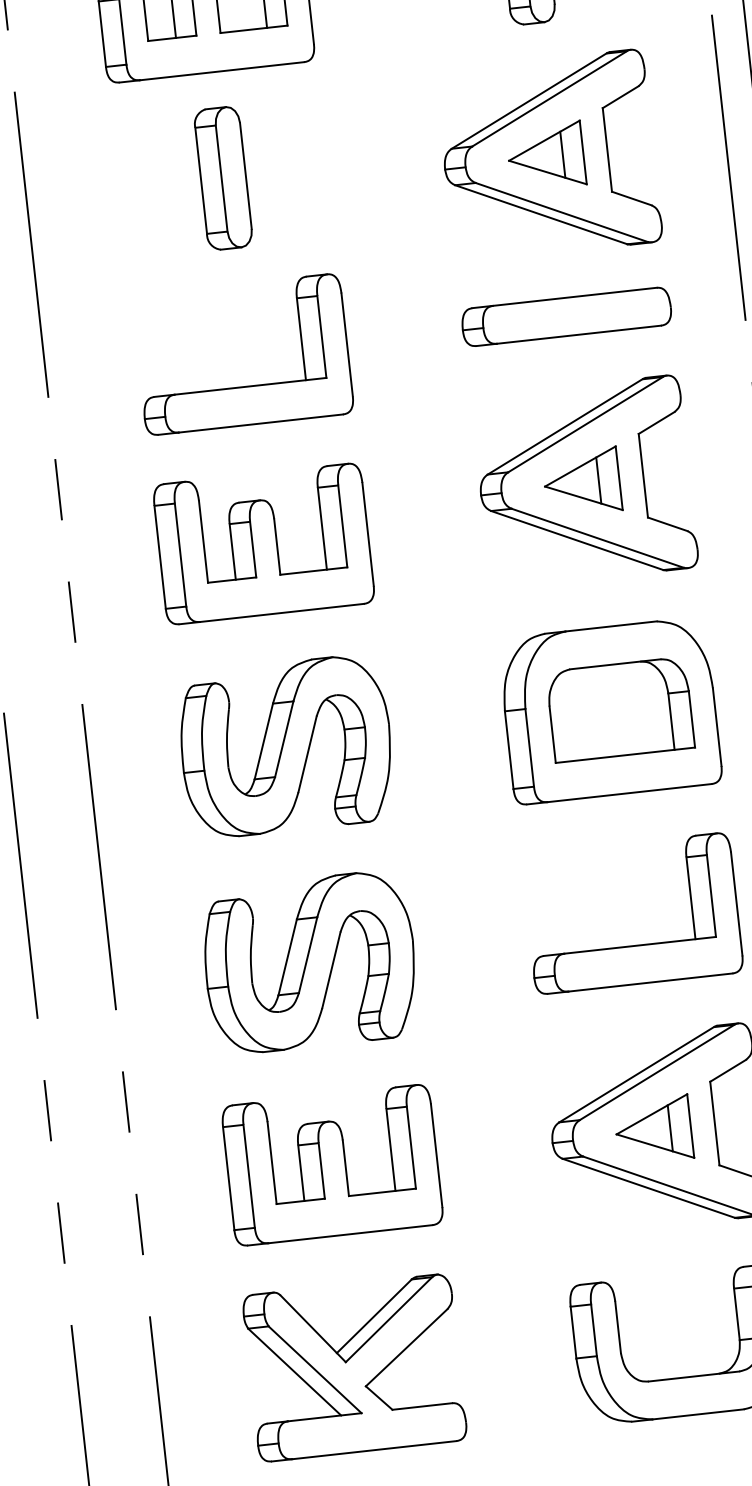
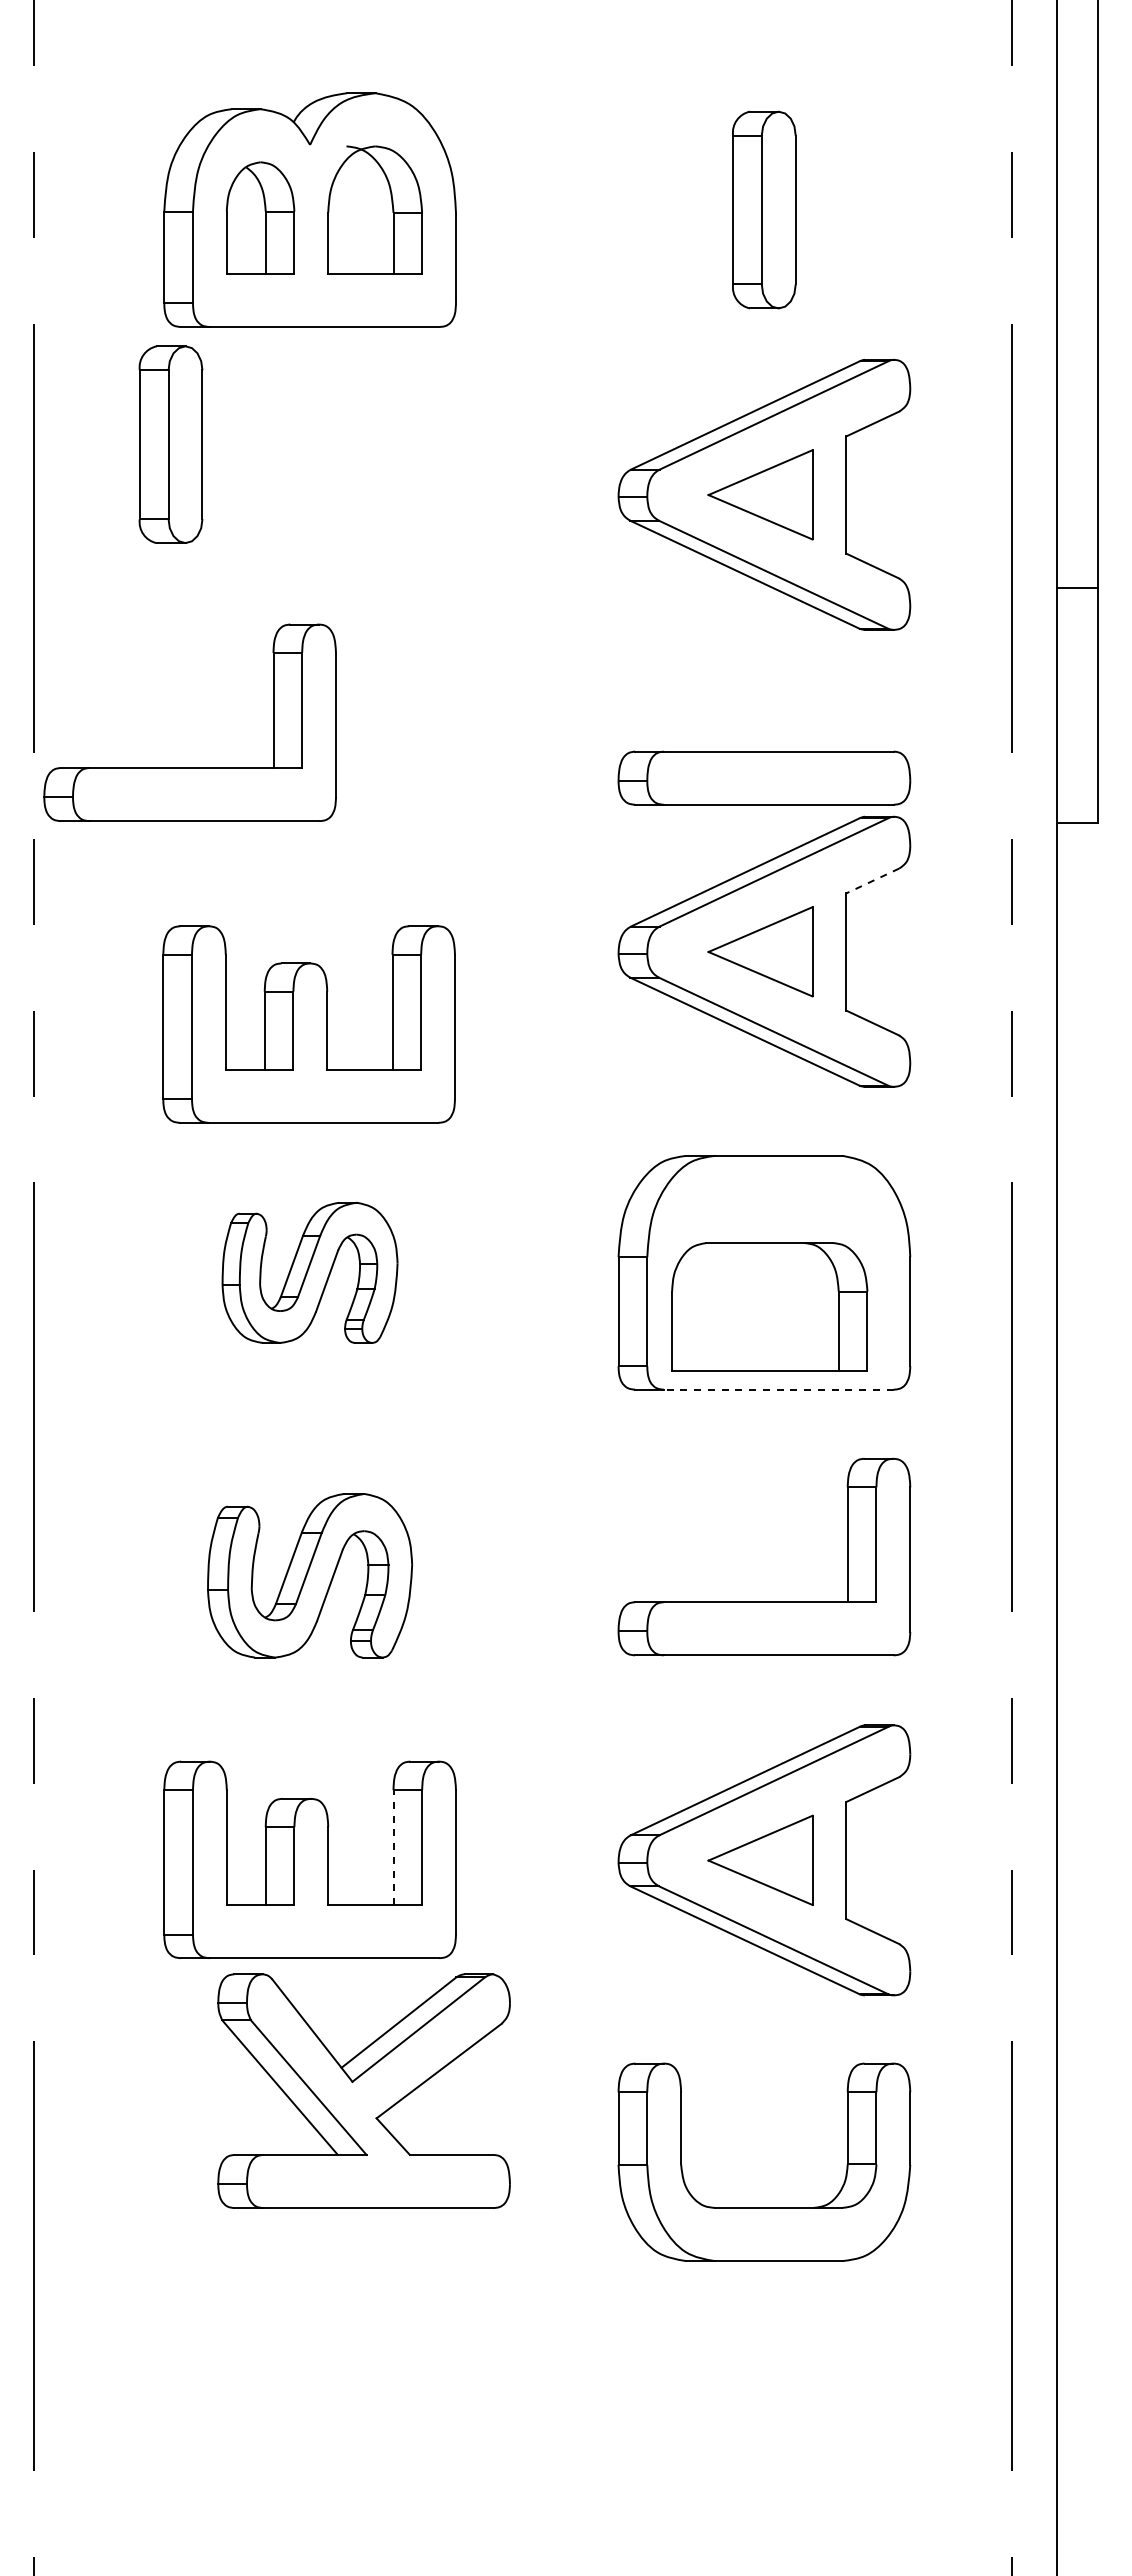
line: (562, 154) -> (783, 494), removed
part: (223, 178) -> (170, 444), moved
part: (566, 316) -> (764, 777), moved
part: (246, 386) -> (189, 767), moved
line: (656, 423) -> (872, 881), solid -> dashed
line: (598, 480) -> (783, 951), removed
part: (263, 544) -> (308, 1024), moved
part: (620, 709) -> (769, 1306), moved
part: (285, 746) -> (309, 1272), size x0.6
line: (629, 793) -> (778, 1389), solid -> dashed
part: (309, 962) -> (309, 1575), size x0.7
line: (670, 1128) -> (783, 1860), removed
line: (390, 1149) -> (393, 1847), solid -> dashed
part: (354, 1367) -> (363, 2090), moved

